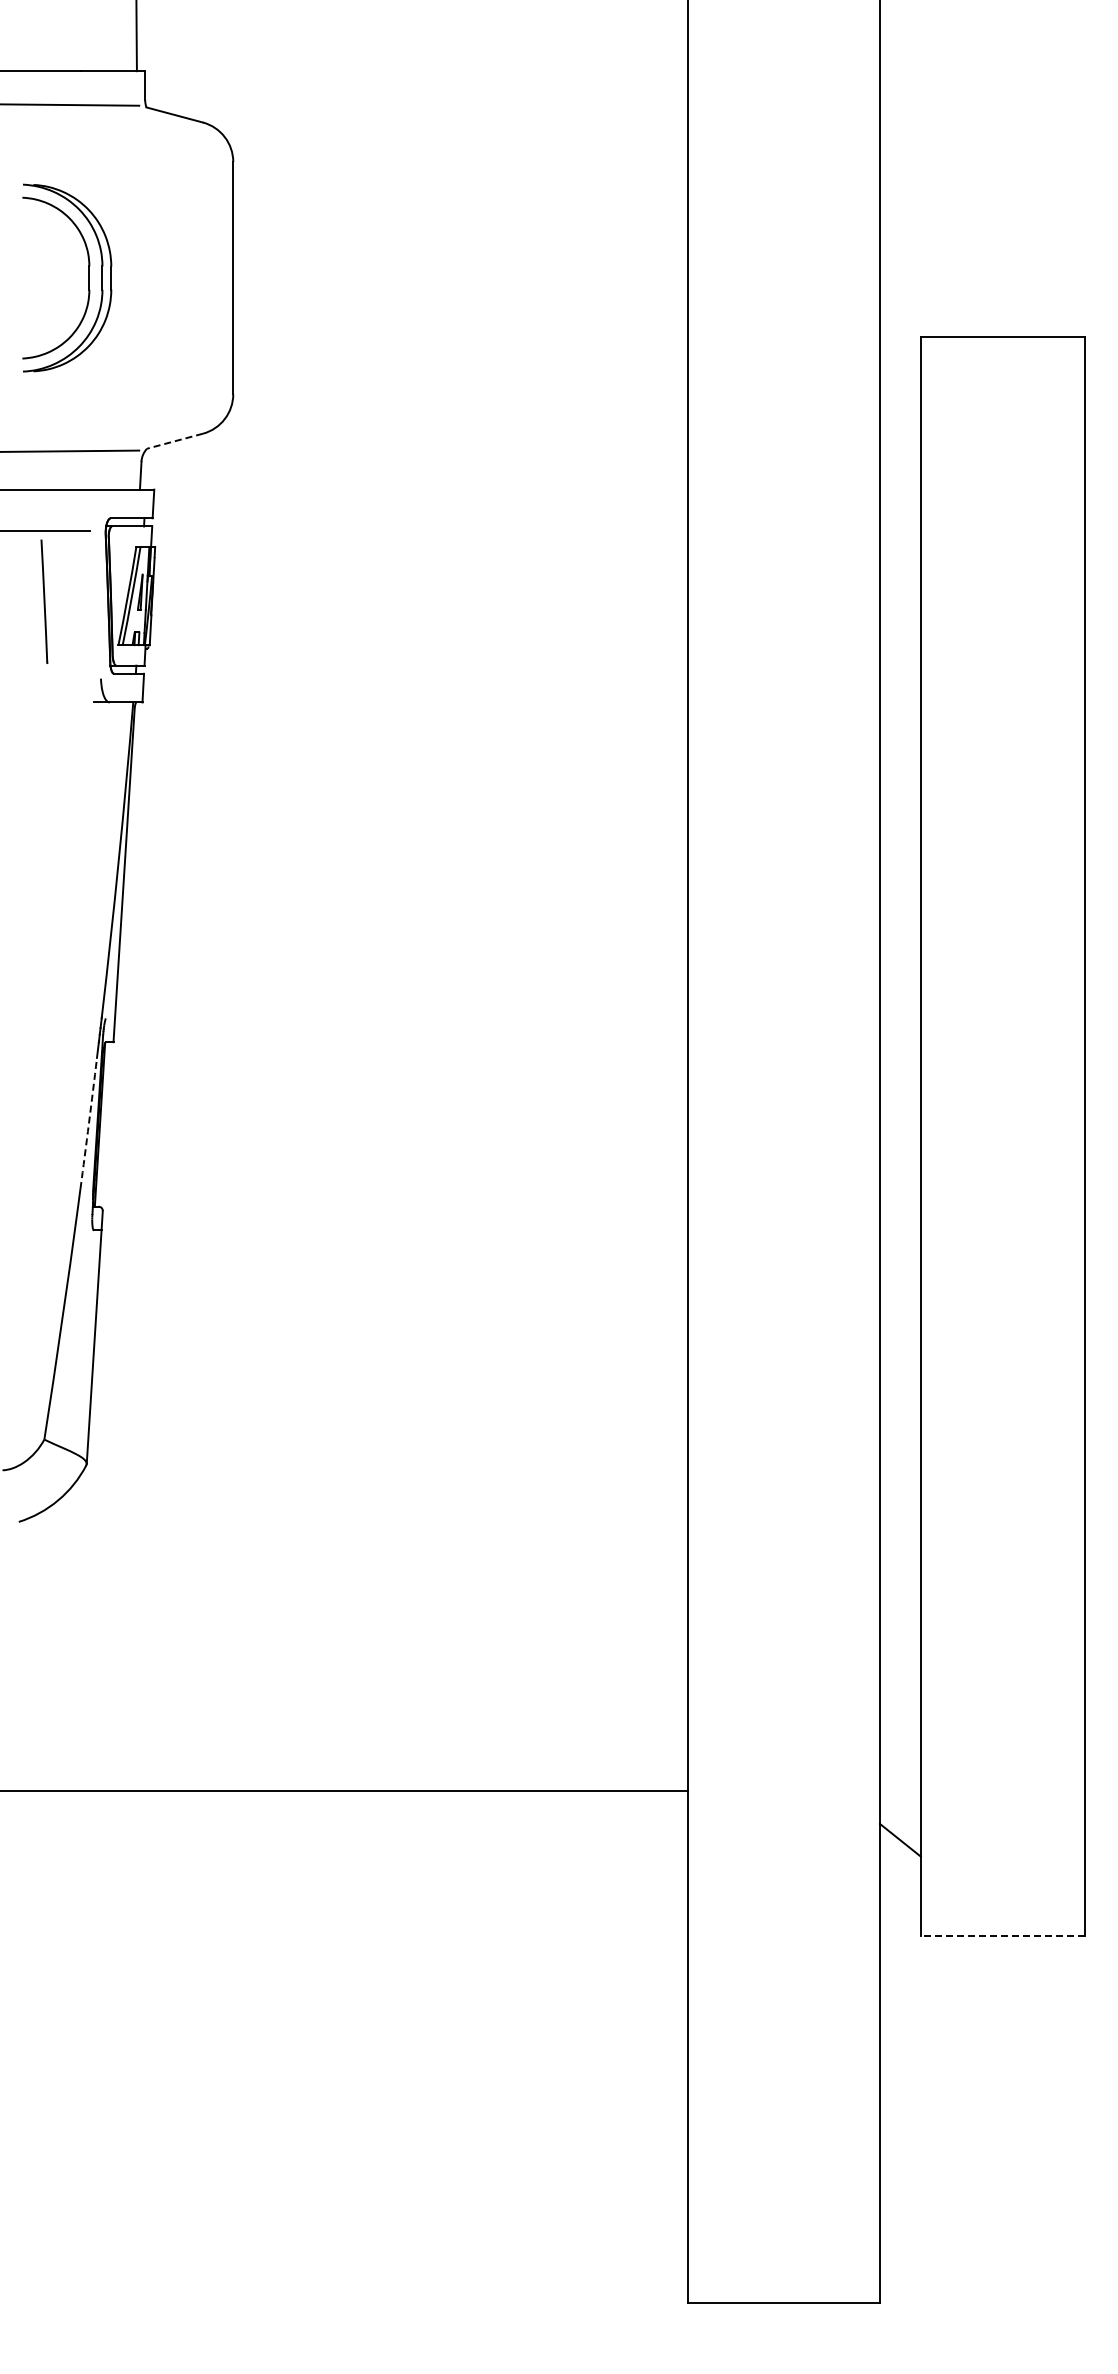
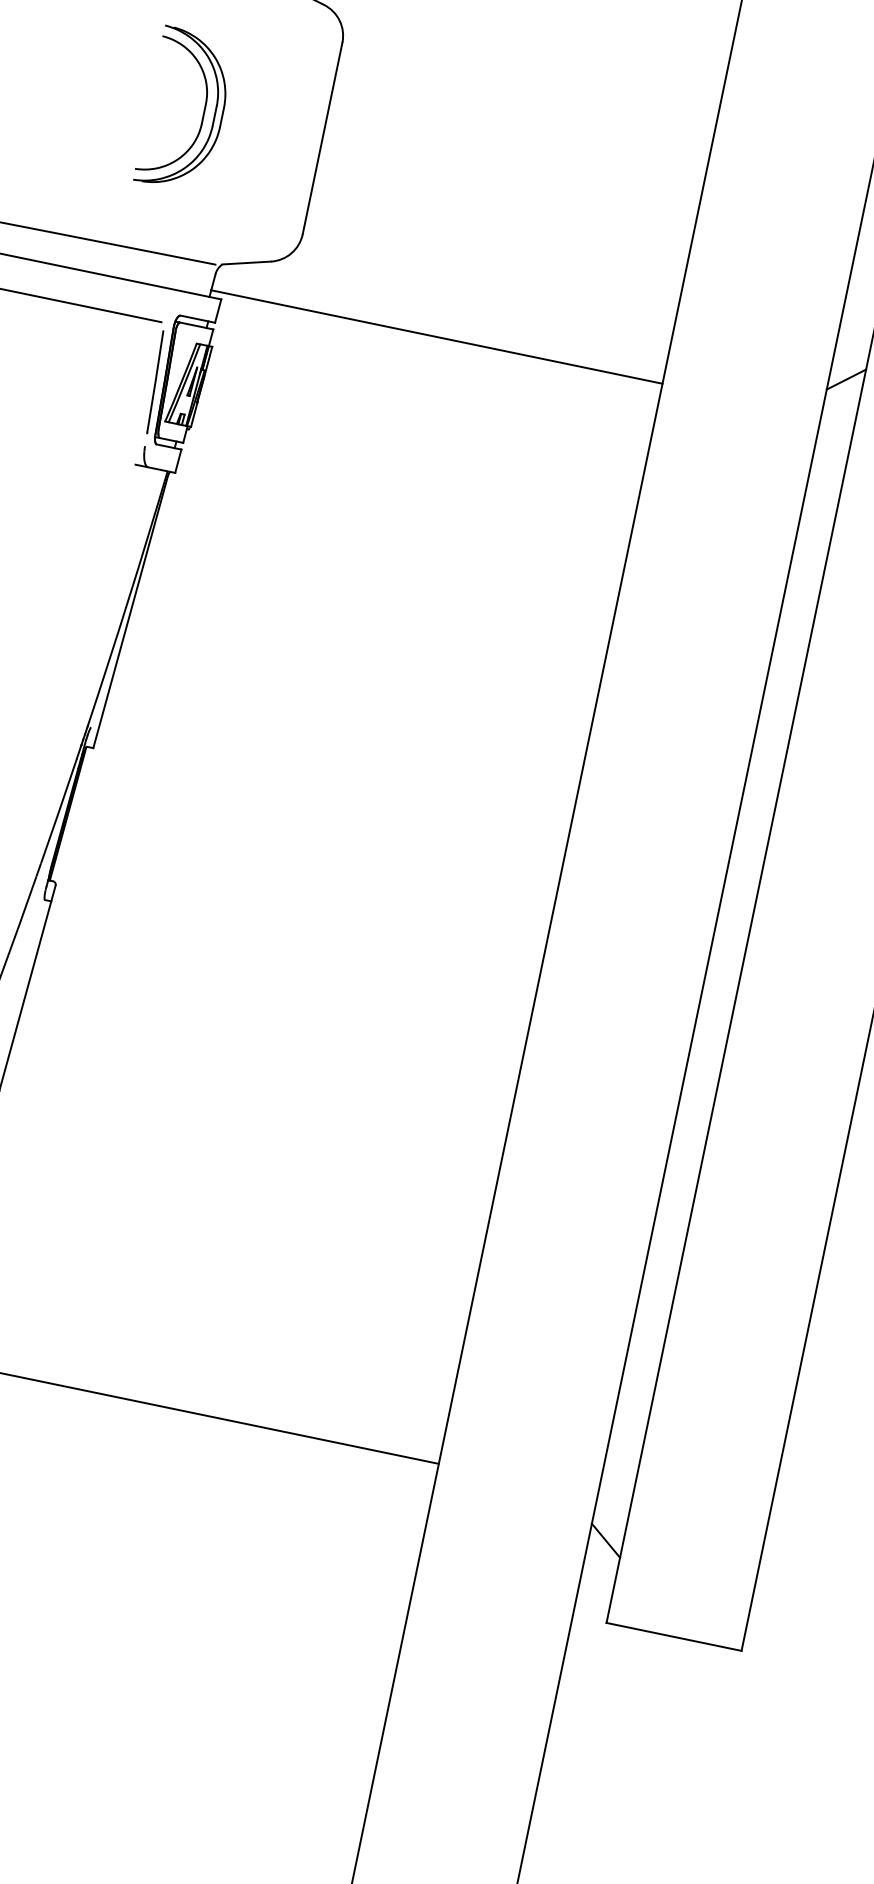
line: (899, 431) -> (845, 378), added
line: (175, 441) -> (247, 263), dashed -> solid
line: (413, 481) -> (436, 336), added
line: (44, 601) -> (155, 381), moved
arc: (88, 1123) -> (58, 810), dashed -> solid
line: (1002, 1935) -> (673, 1636), dashed -> solid

